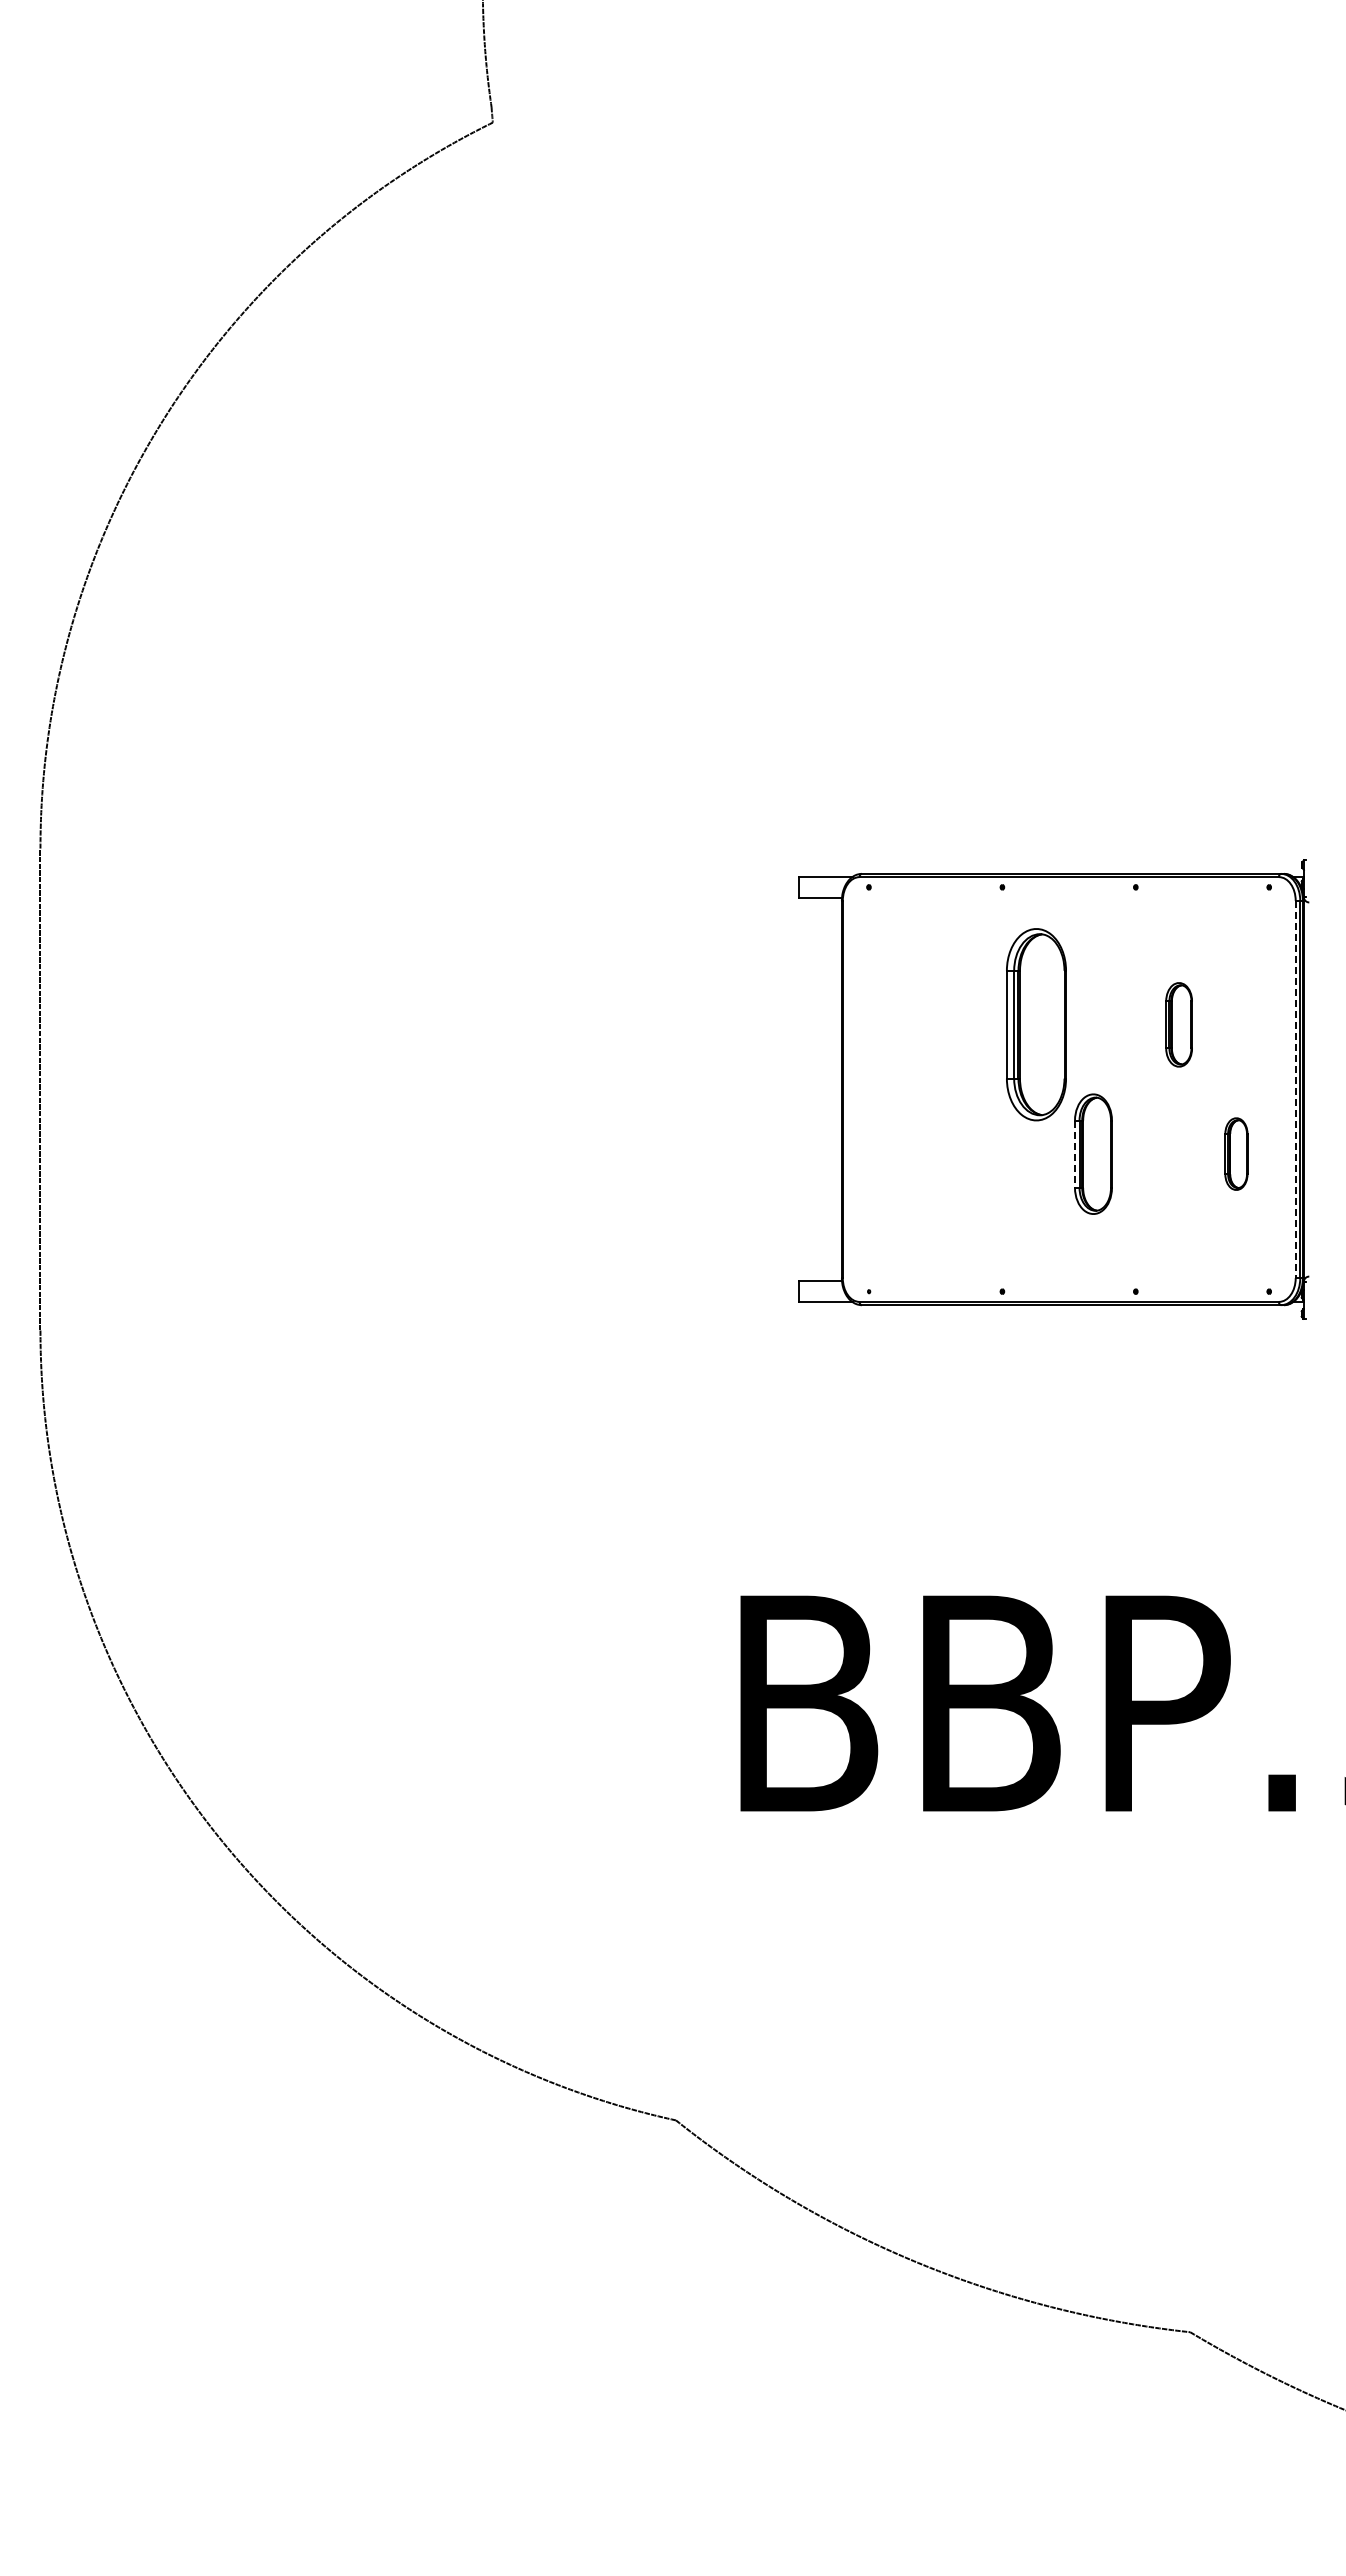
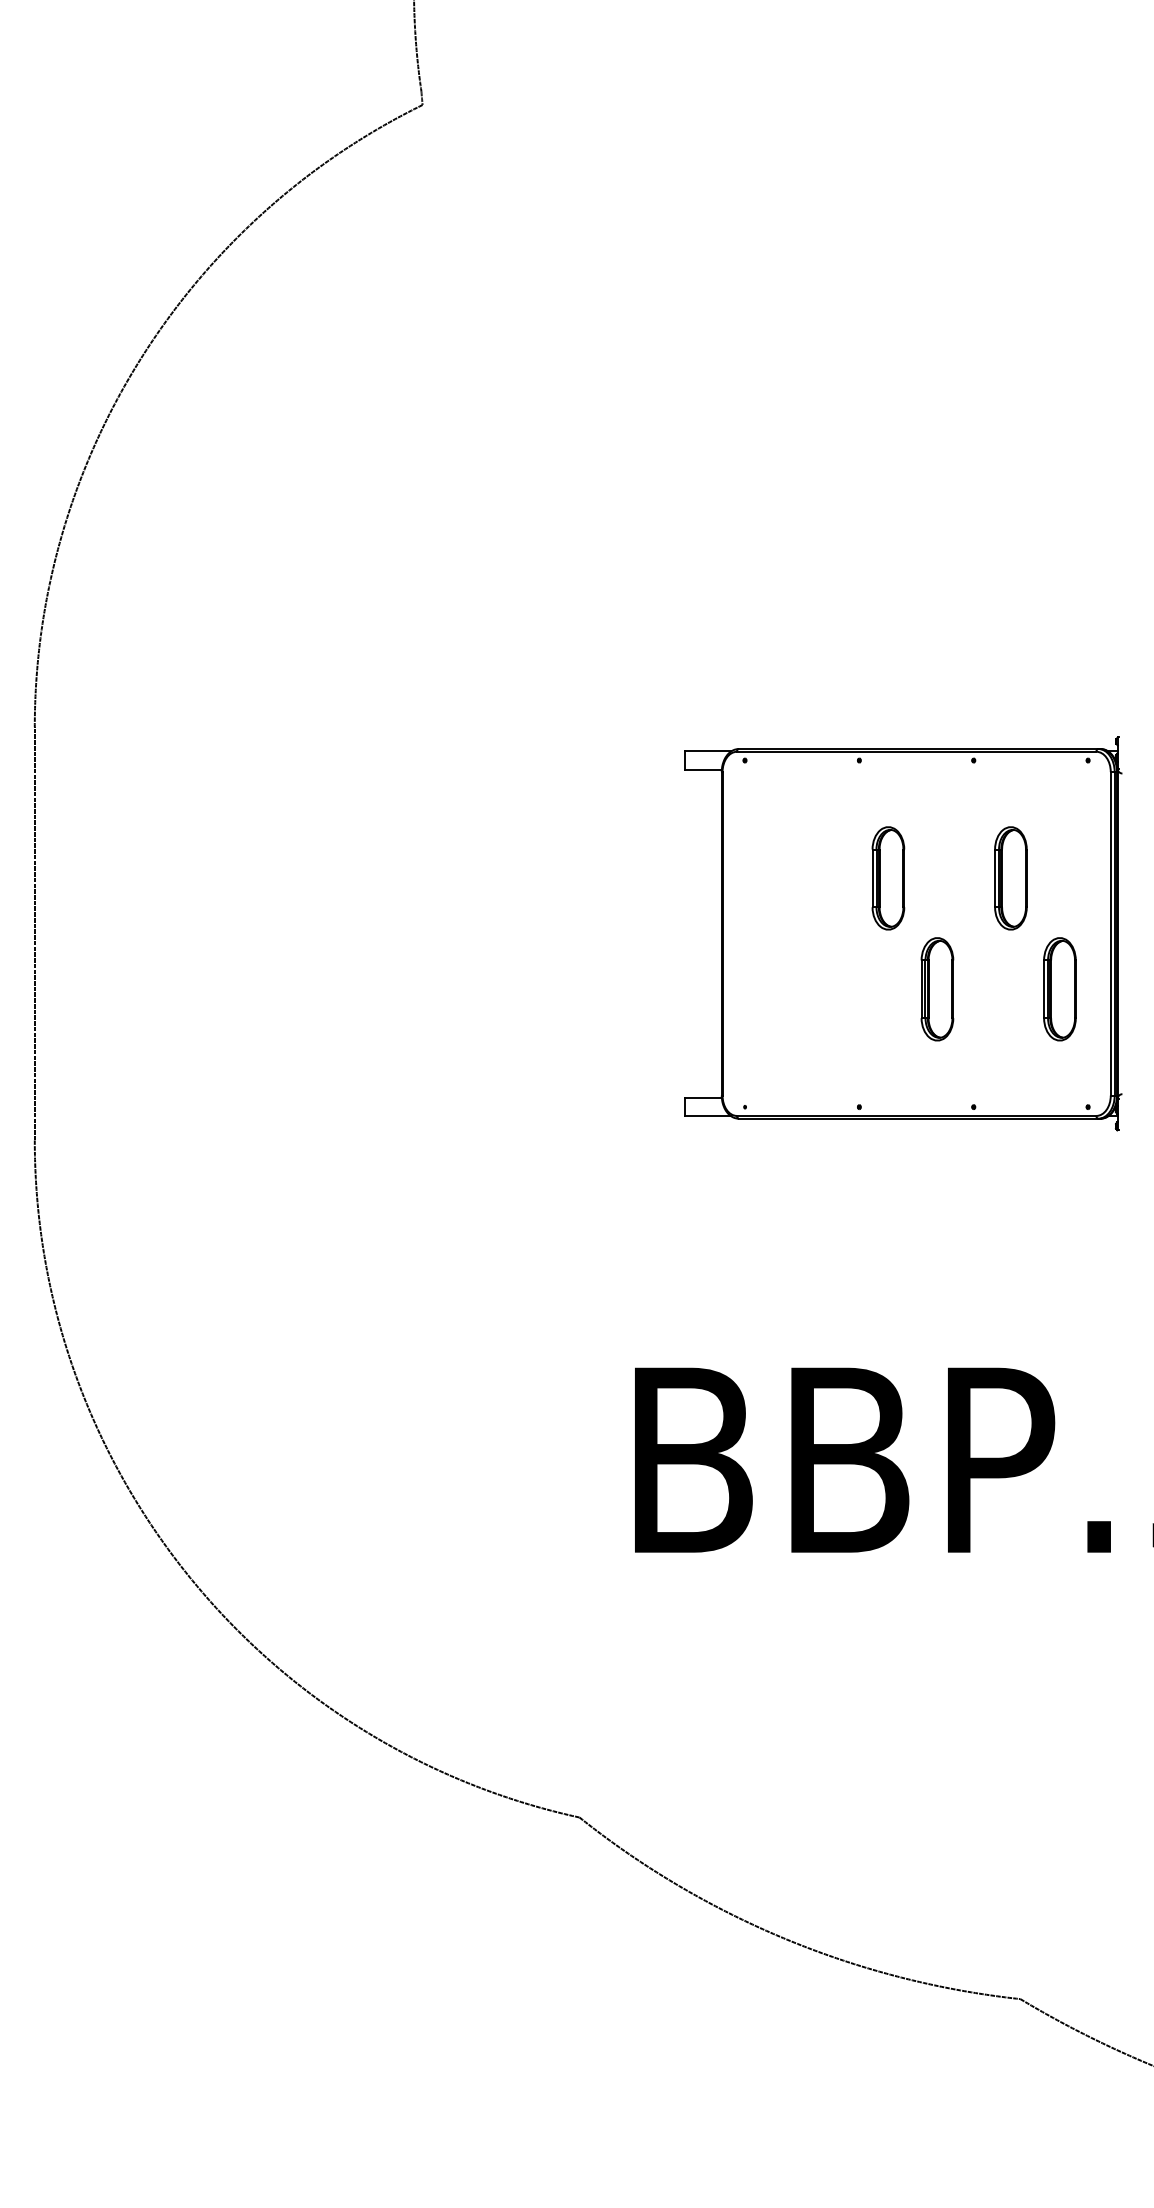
part: (1035, 1024) -> (887, 878), size x0.62
part: (1178, 1024) -> (1010, 878), size x1.43
line: (1295, 1089) -> (1110, 933), dashed -> solid
part: (1236, 1153) -> (1060, 988), size x1.67
line: (1075, 1154) -> (922, 989), dashed -> solid

